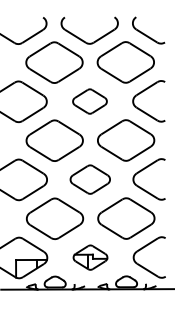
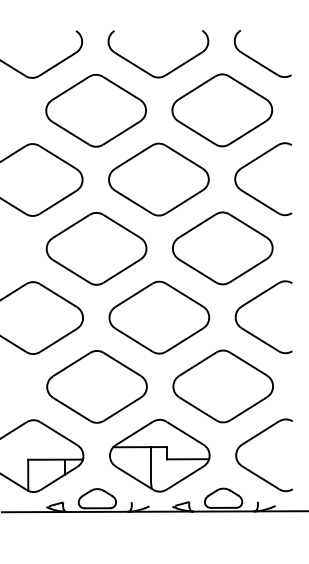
part: (89, 101) -> (158, 179), size x1.67
part: (90, 179) -> (159, 317), size x1.43
part: (90, 257) -> (159, 455), size x1.67

